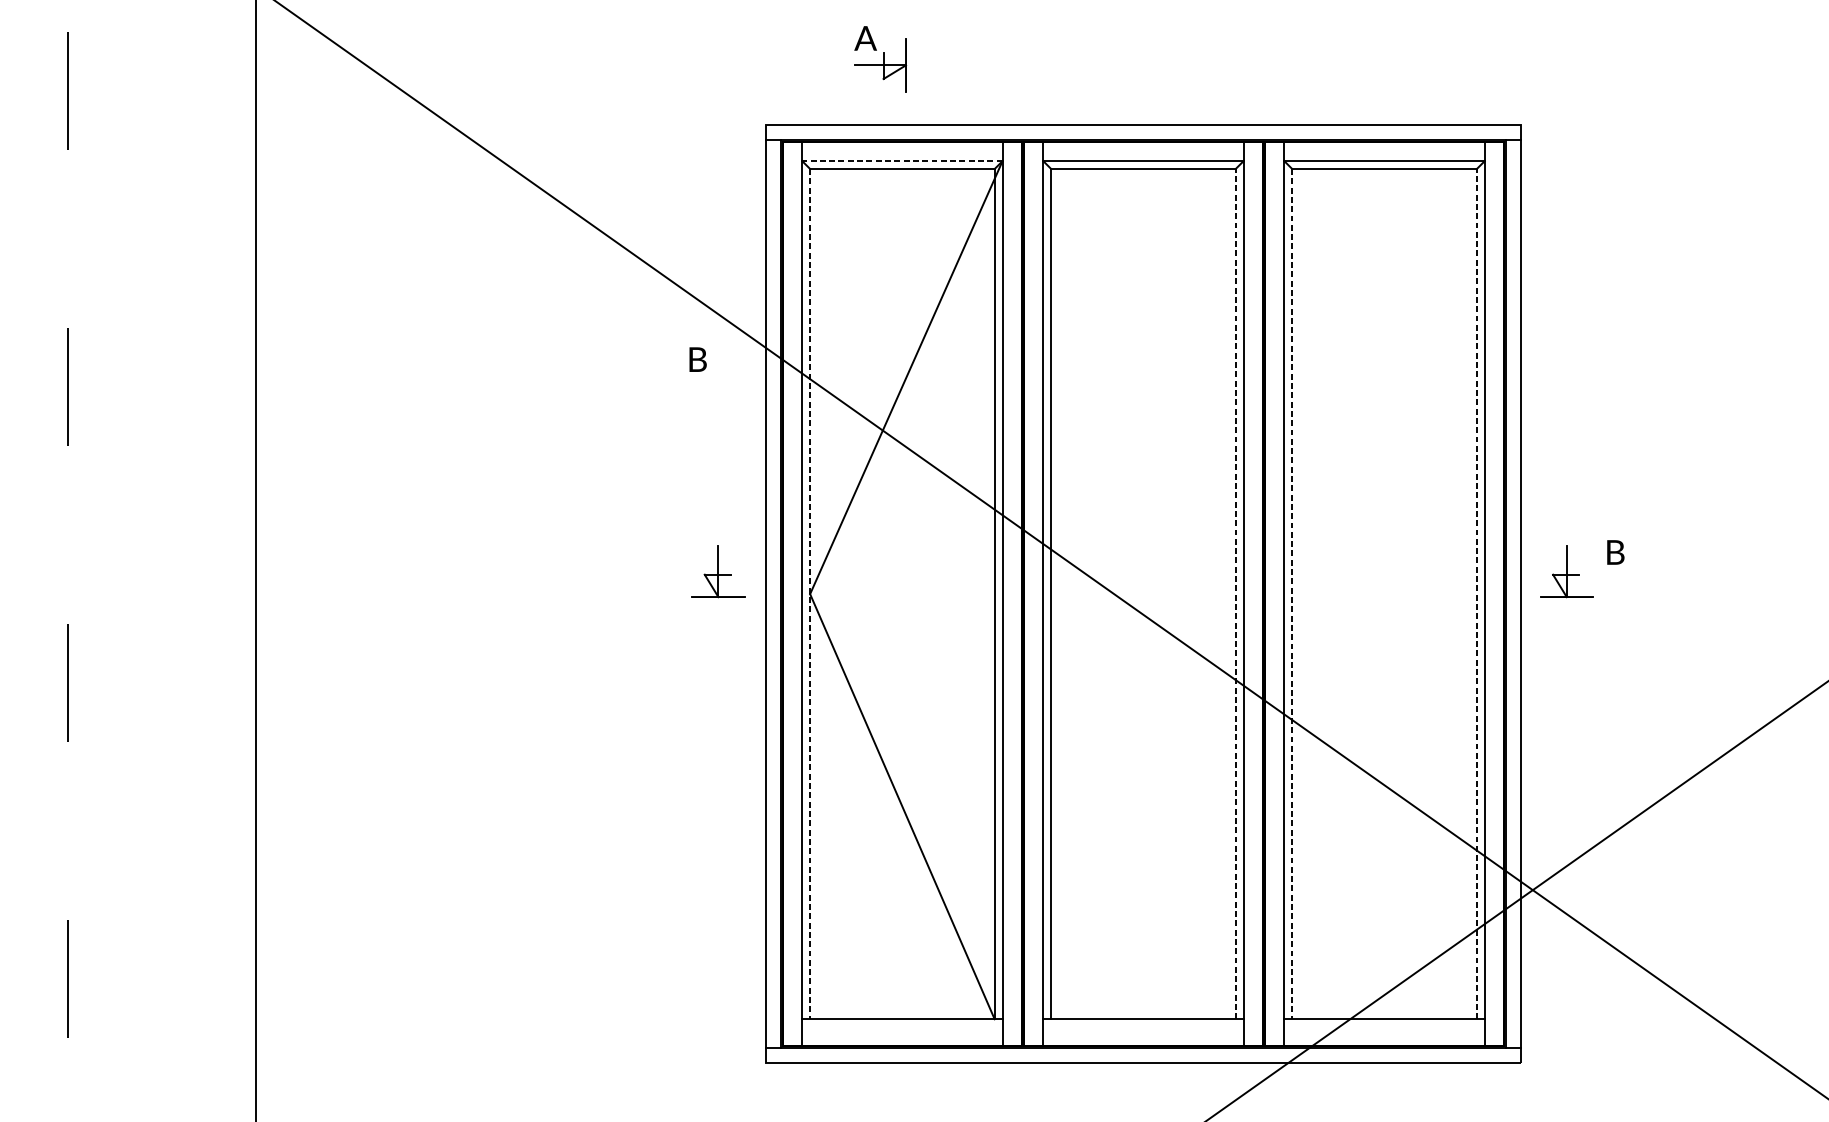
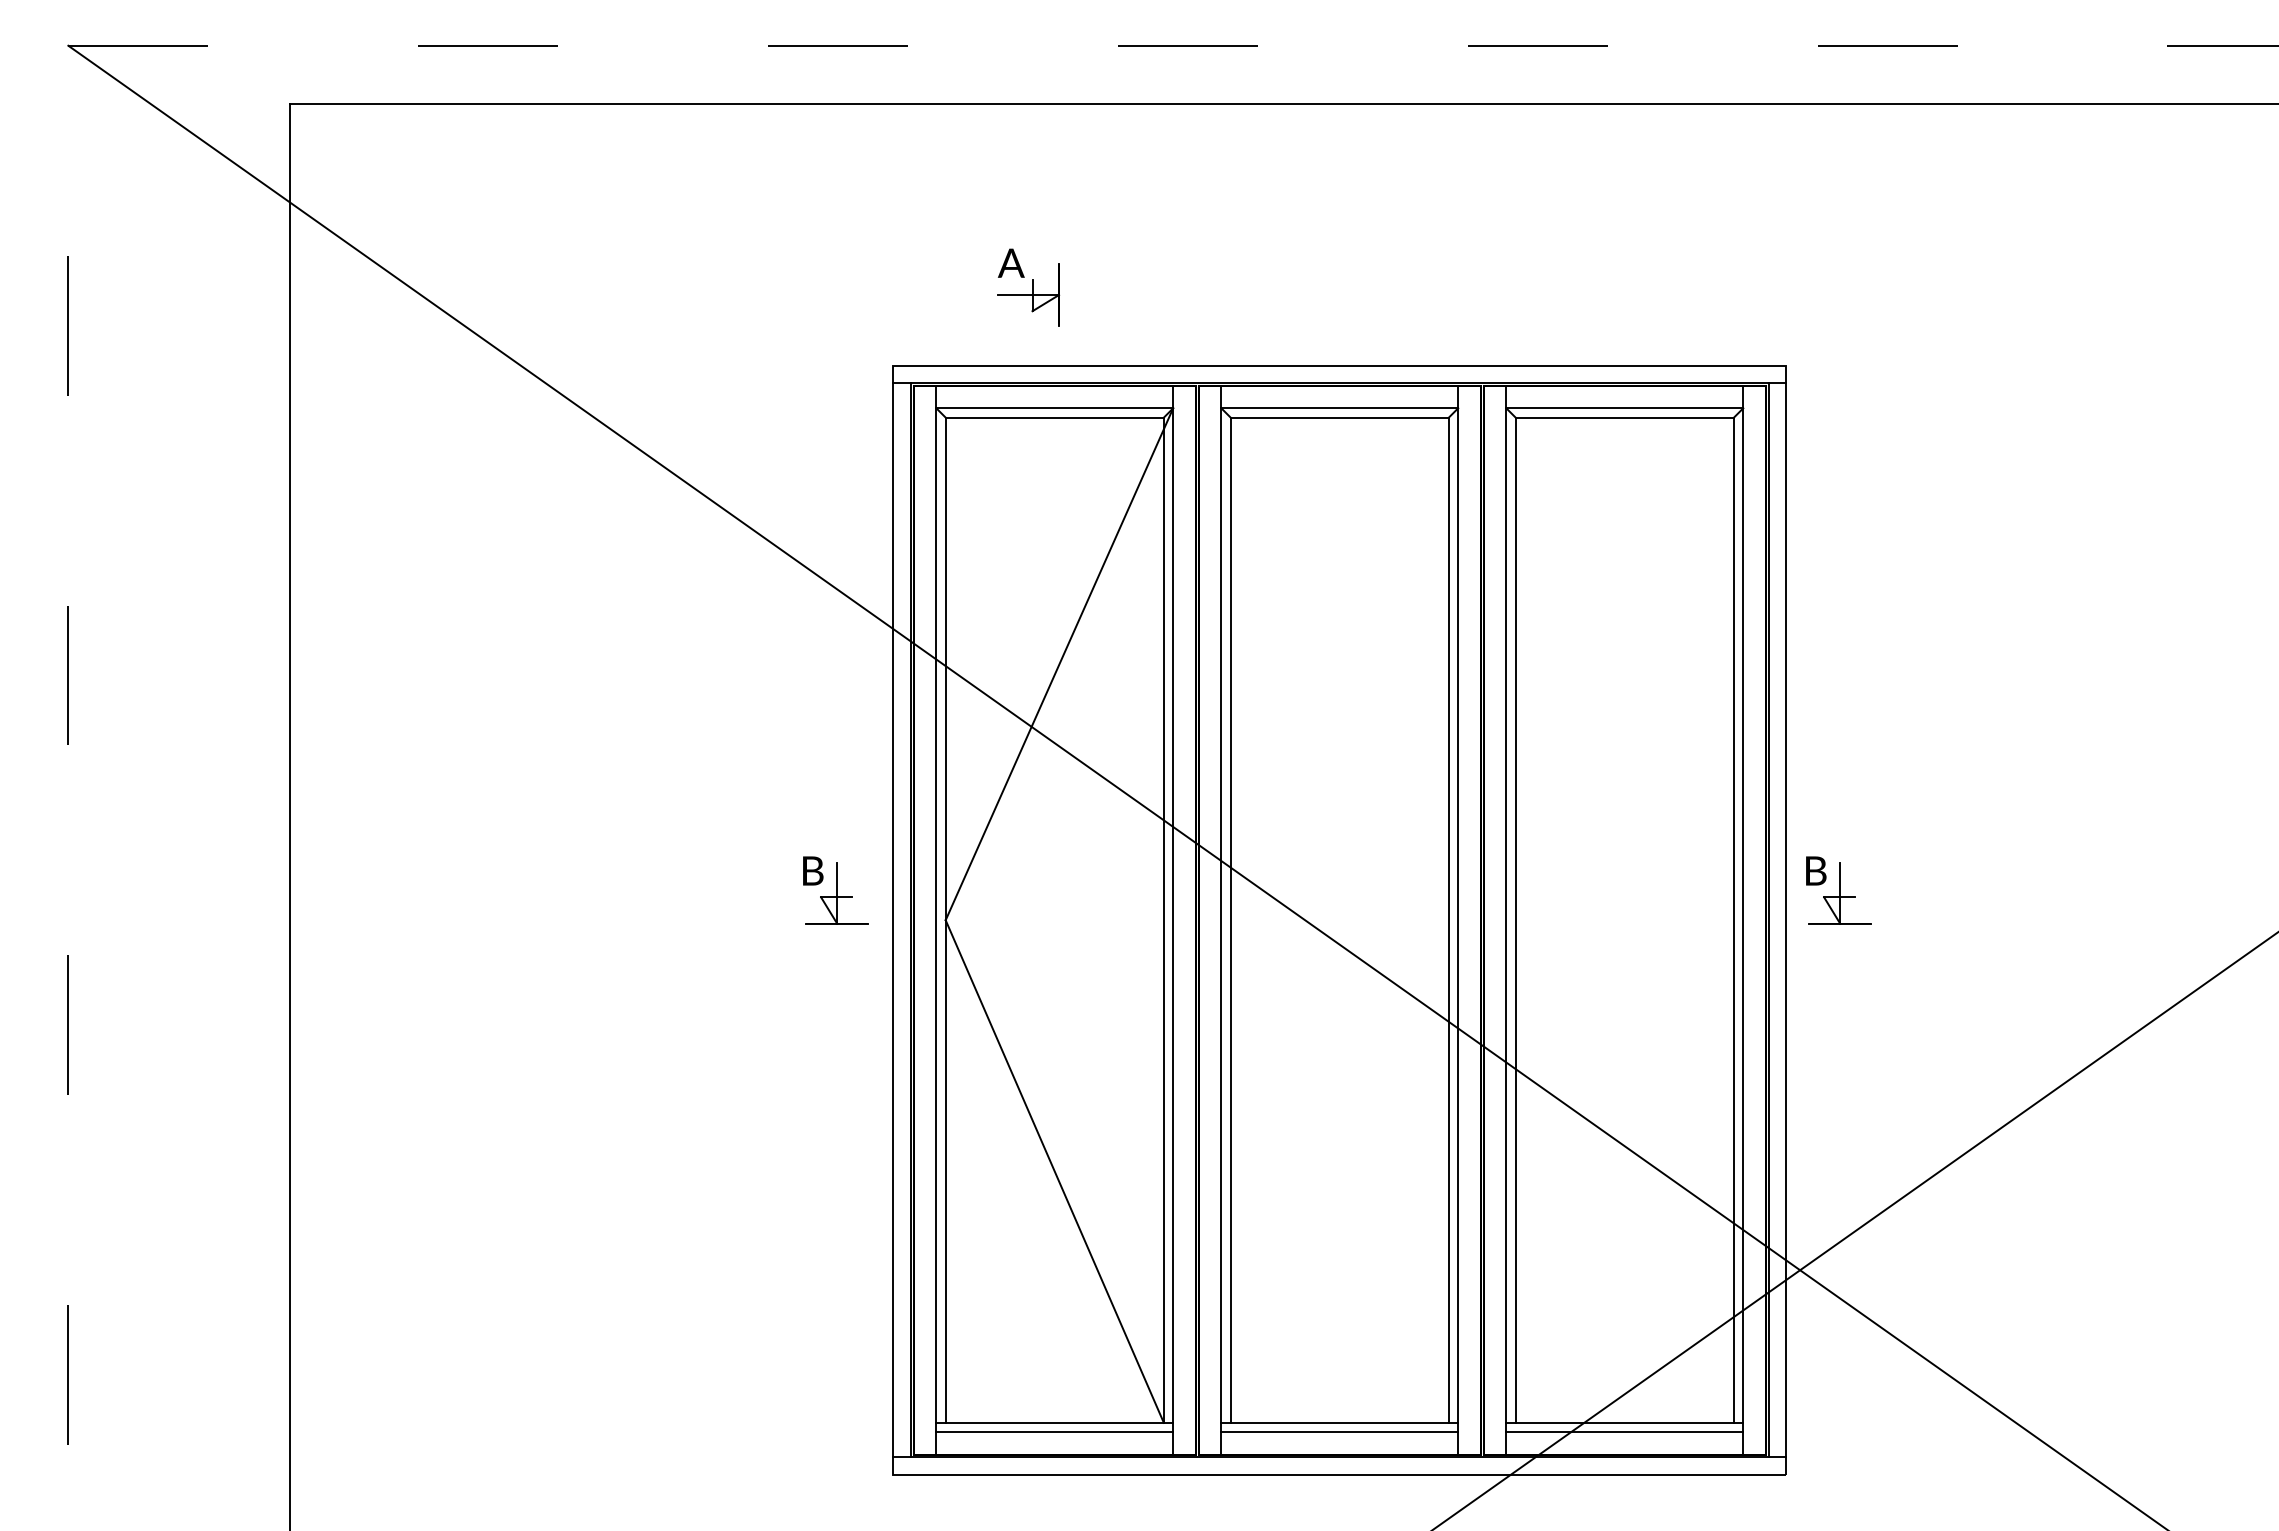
line: (902, 161) -> (1054, 408), dashed -> solid
text: (698, 359) -> (813, 870), moved
text: (1616, 552) -> (1816, 870), moved
line: (809, 594) -> (945, 920), dashed -> solid
line: (1235, 594) -> (1448, 920), dashed -> solid
line: (1292, 594) -> (1515, 920), dashed -> solid
line: (1476, 594) -> (1733, 920), dashed -> solid
line: (902, 1027) -> (1054, 1432), added
line: (1143, 1027) -> (1339, 1432), added
line: (1384, 1027) -> (1624, 1432), added

